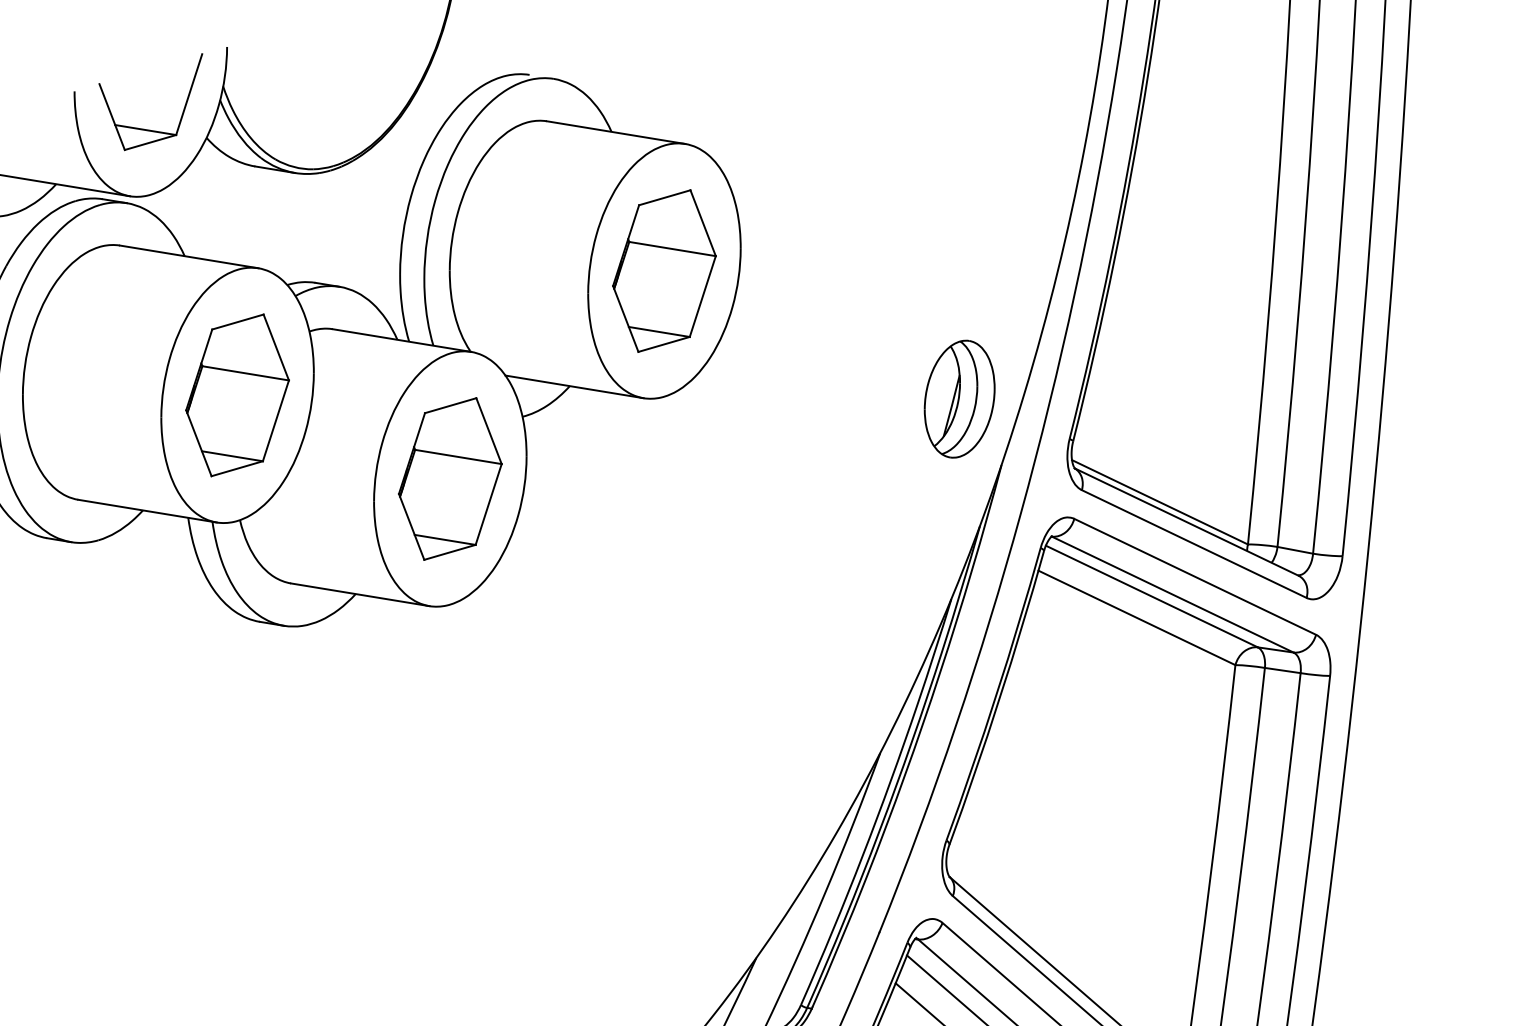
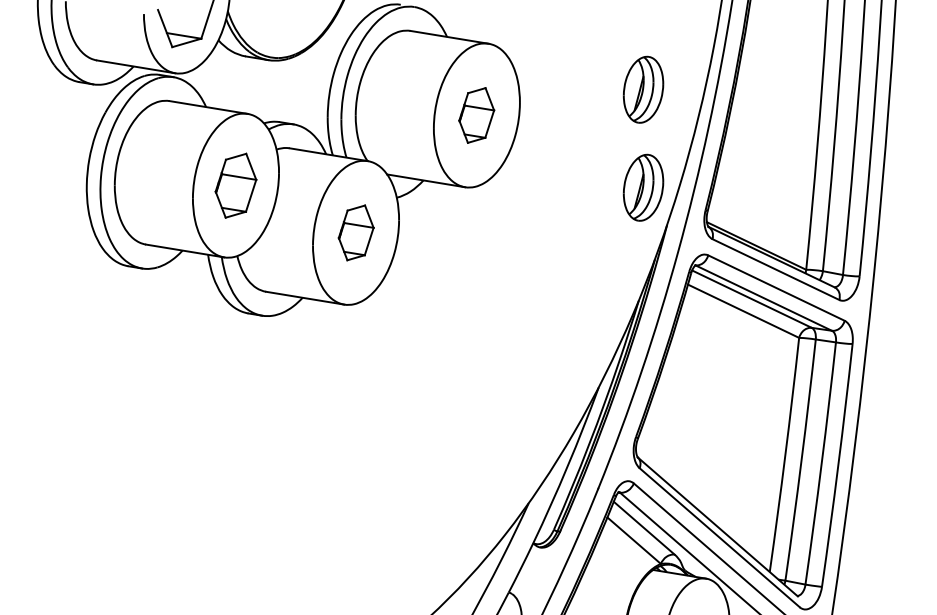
part: (959, 225) -> (643, 89), added
part: (663, 271) -> (476, 115), size x0.6
part: (236, 395) -> (235, 185), size x0.7
part: (451, 478) -> (356, 232), size x0.6

